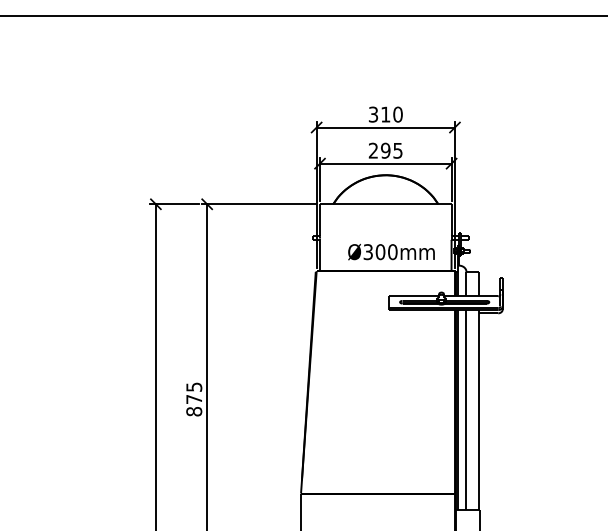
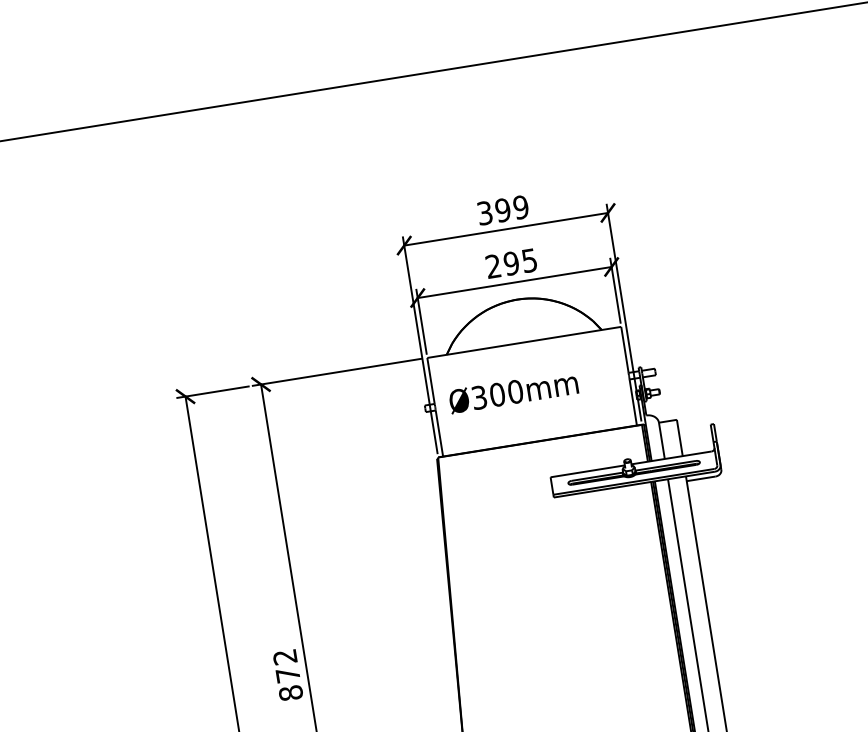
text: (391, 114) -> (511, 208), 310 -> 399
text: (391, 252) -> (513, 392), moved
text: (194, 386) -> (285, 656), 875 -> 872

